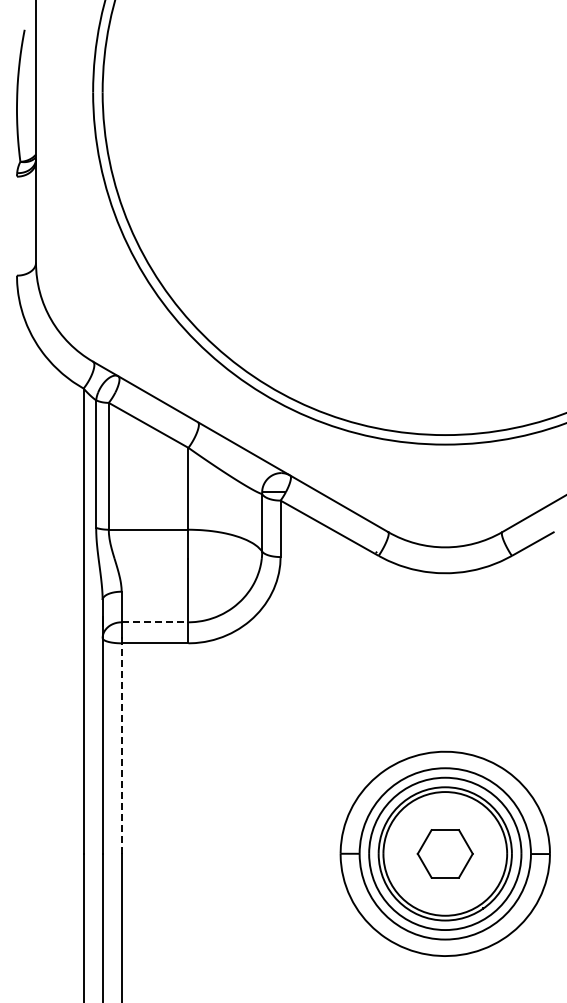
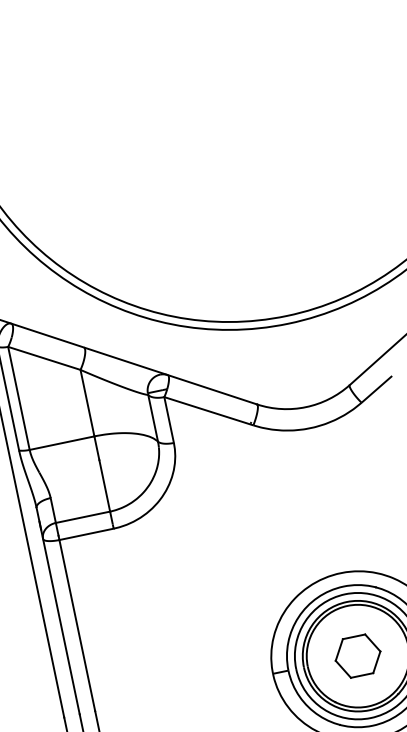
line: (155, 622) -> (83, 517), dashed -> solid
line: (121, 748) -> (77, 625), dashed -> solid

